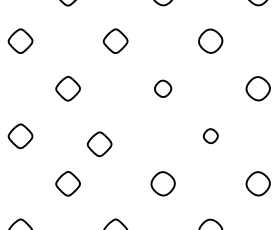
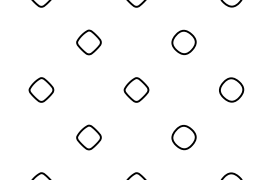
part: (162, 88) -> (183, 42), size x1.43
part: (210, 135) -> (231, 89), size x1.67
part: (99, 144) -> (136, 90), moved

